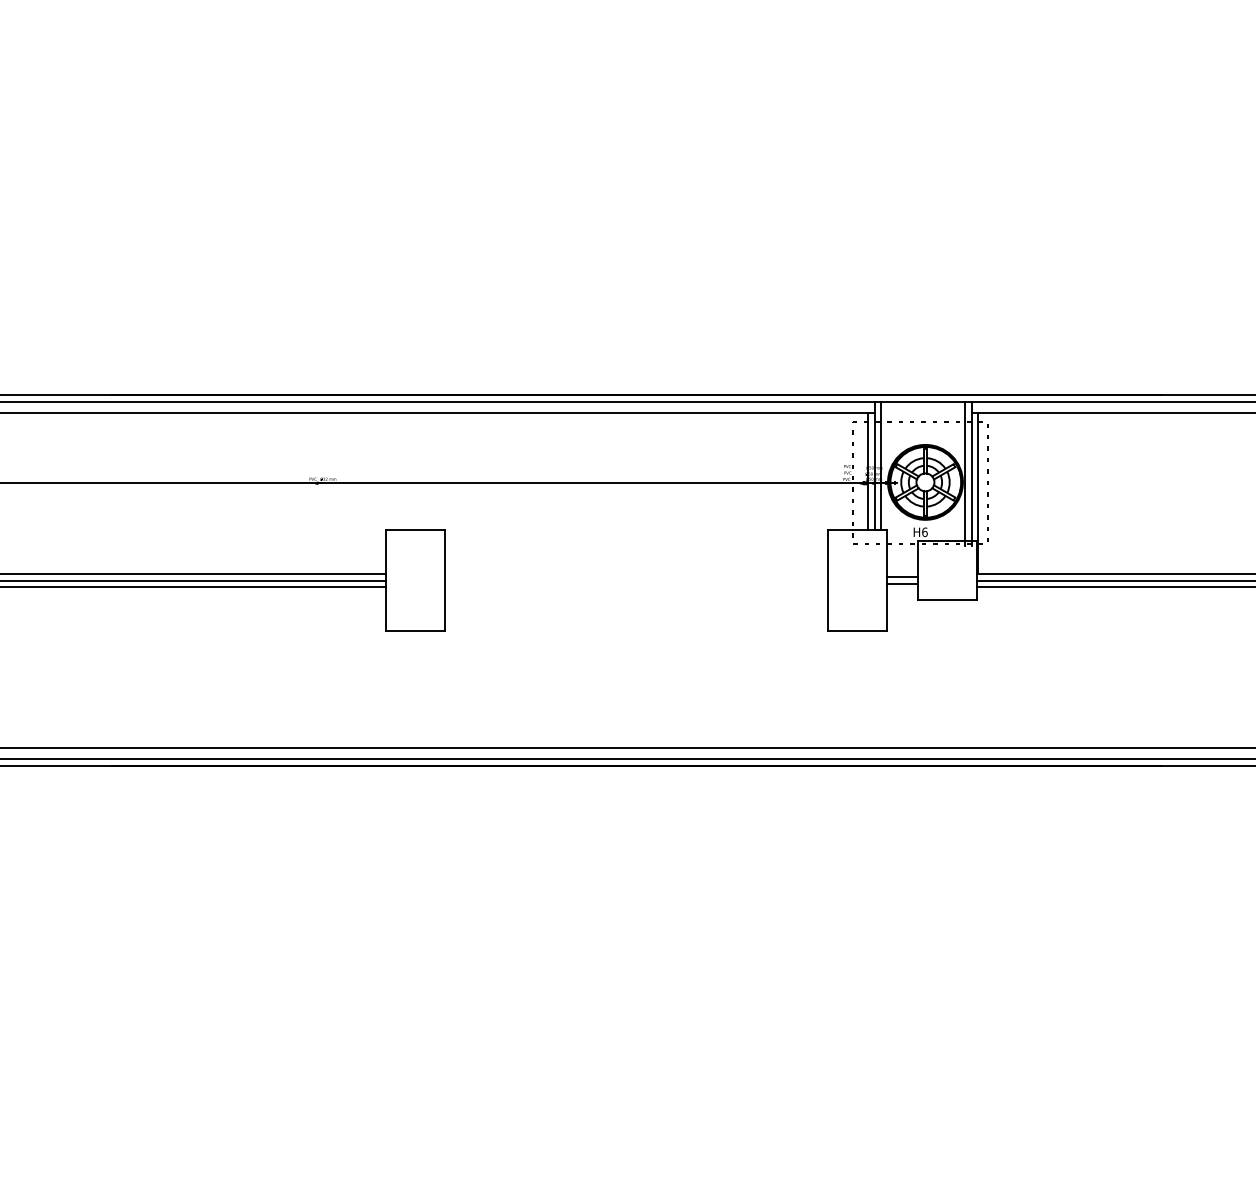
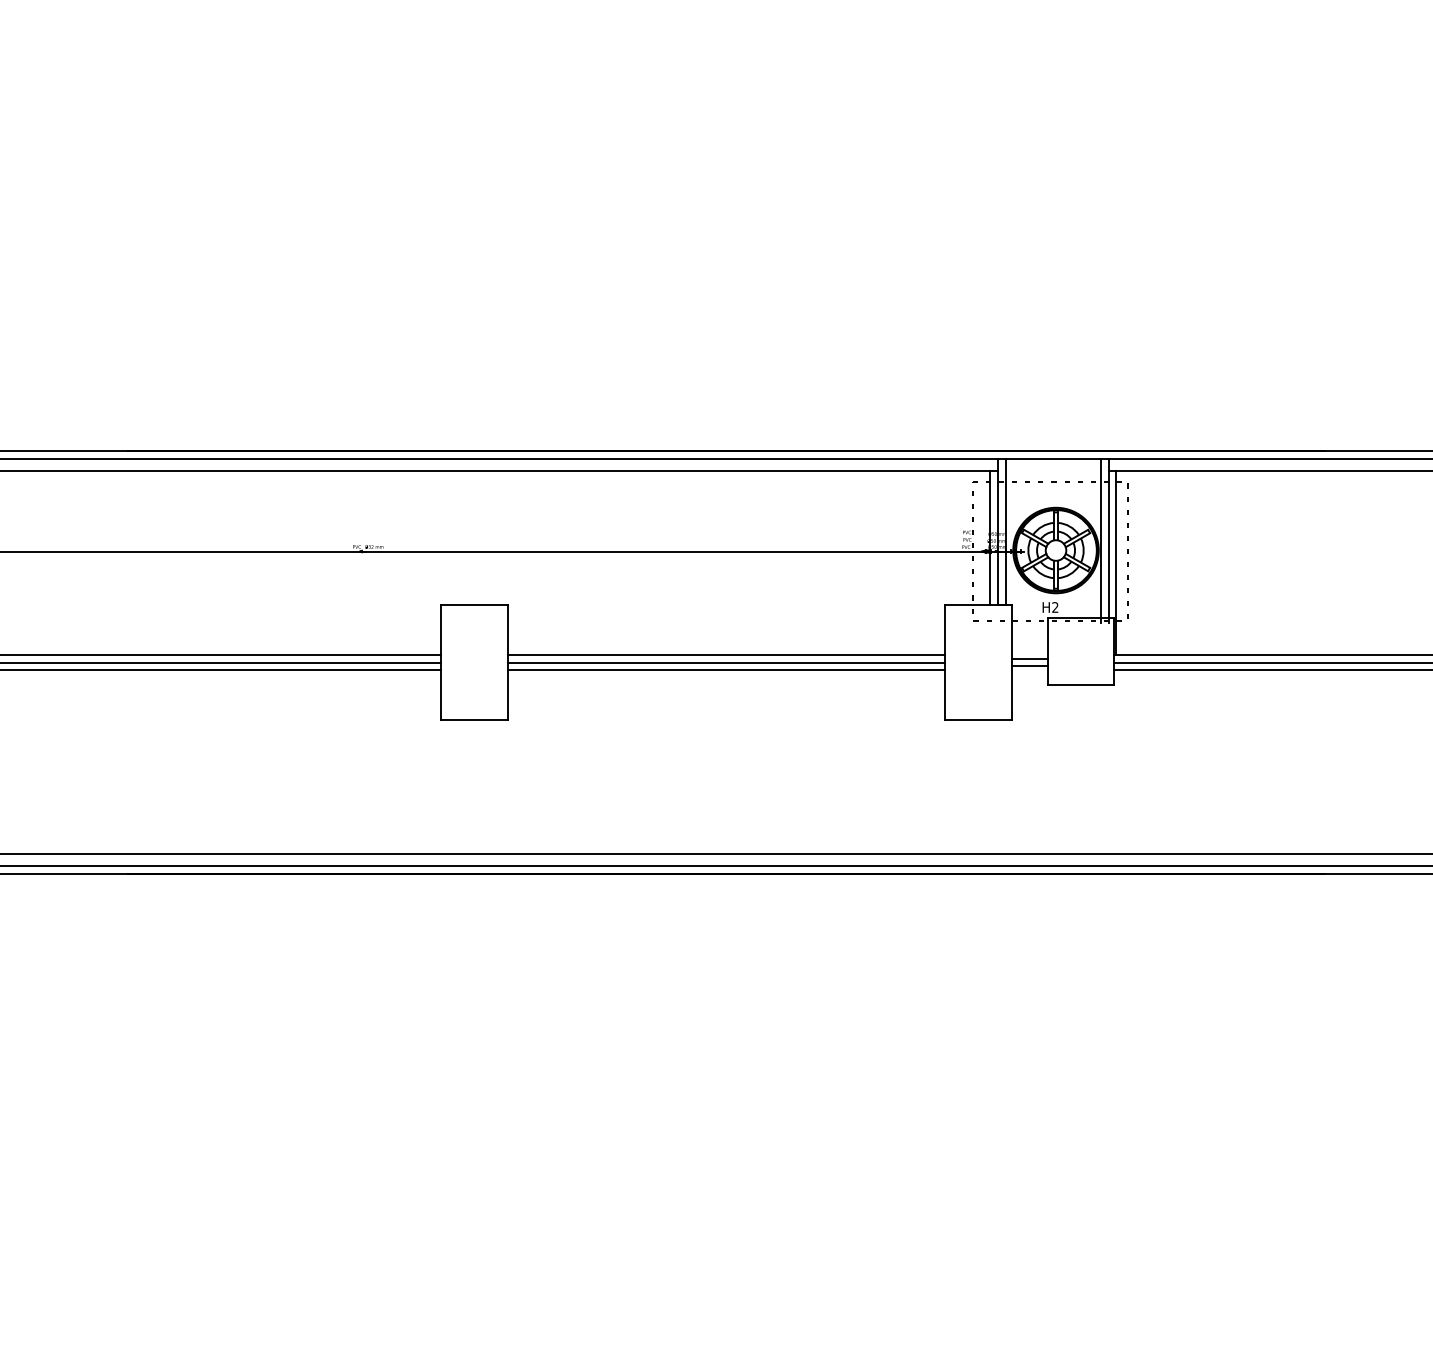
text: (924, 532) -> (1055, 607), H6 -> H2
line: (636, 574) -> (726, 655), added
line: (636, 580) -> (726, 662), added
line: (636, 587) -> (726, 670), added

